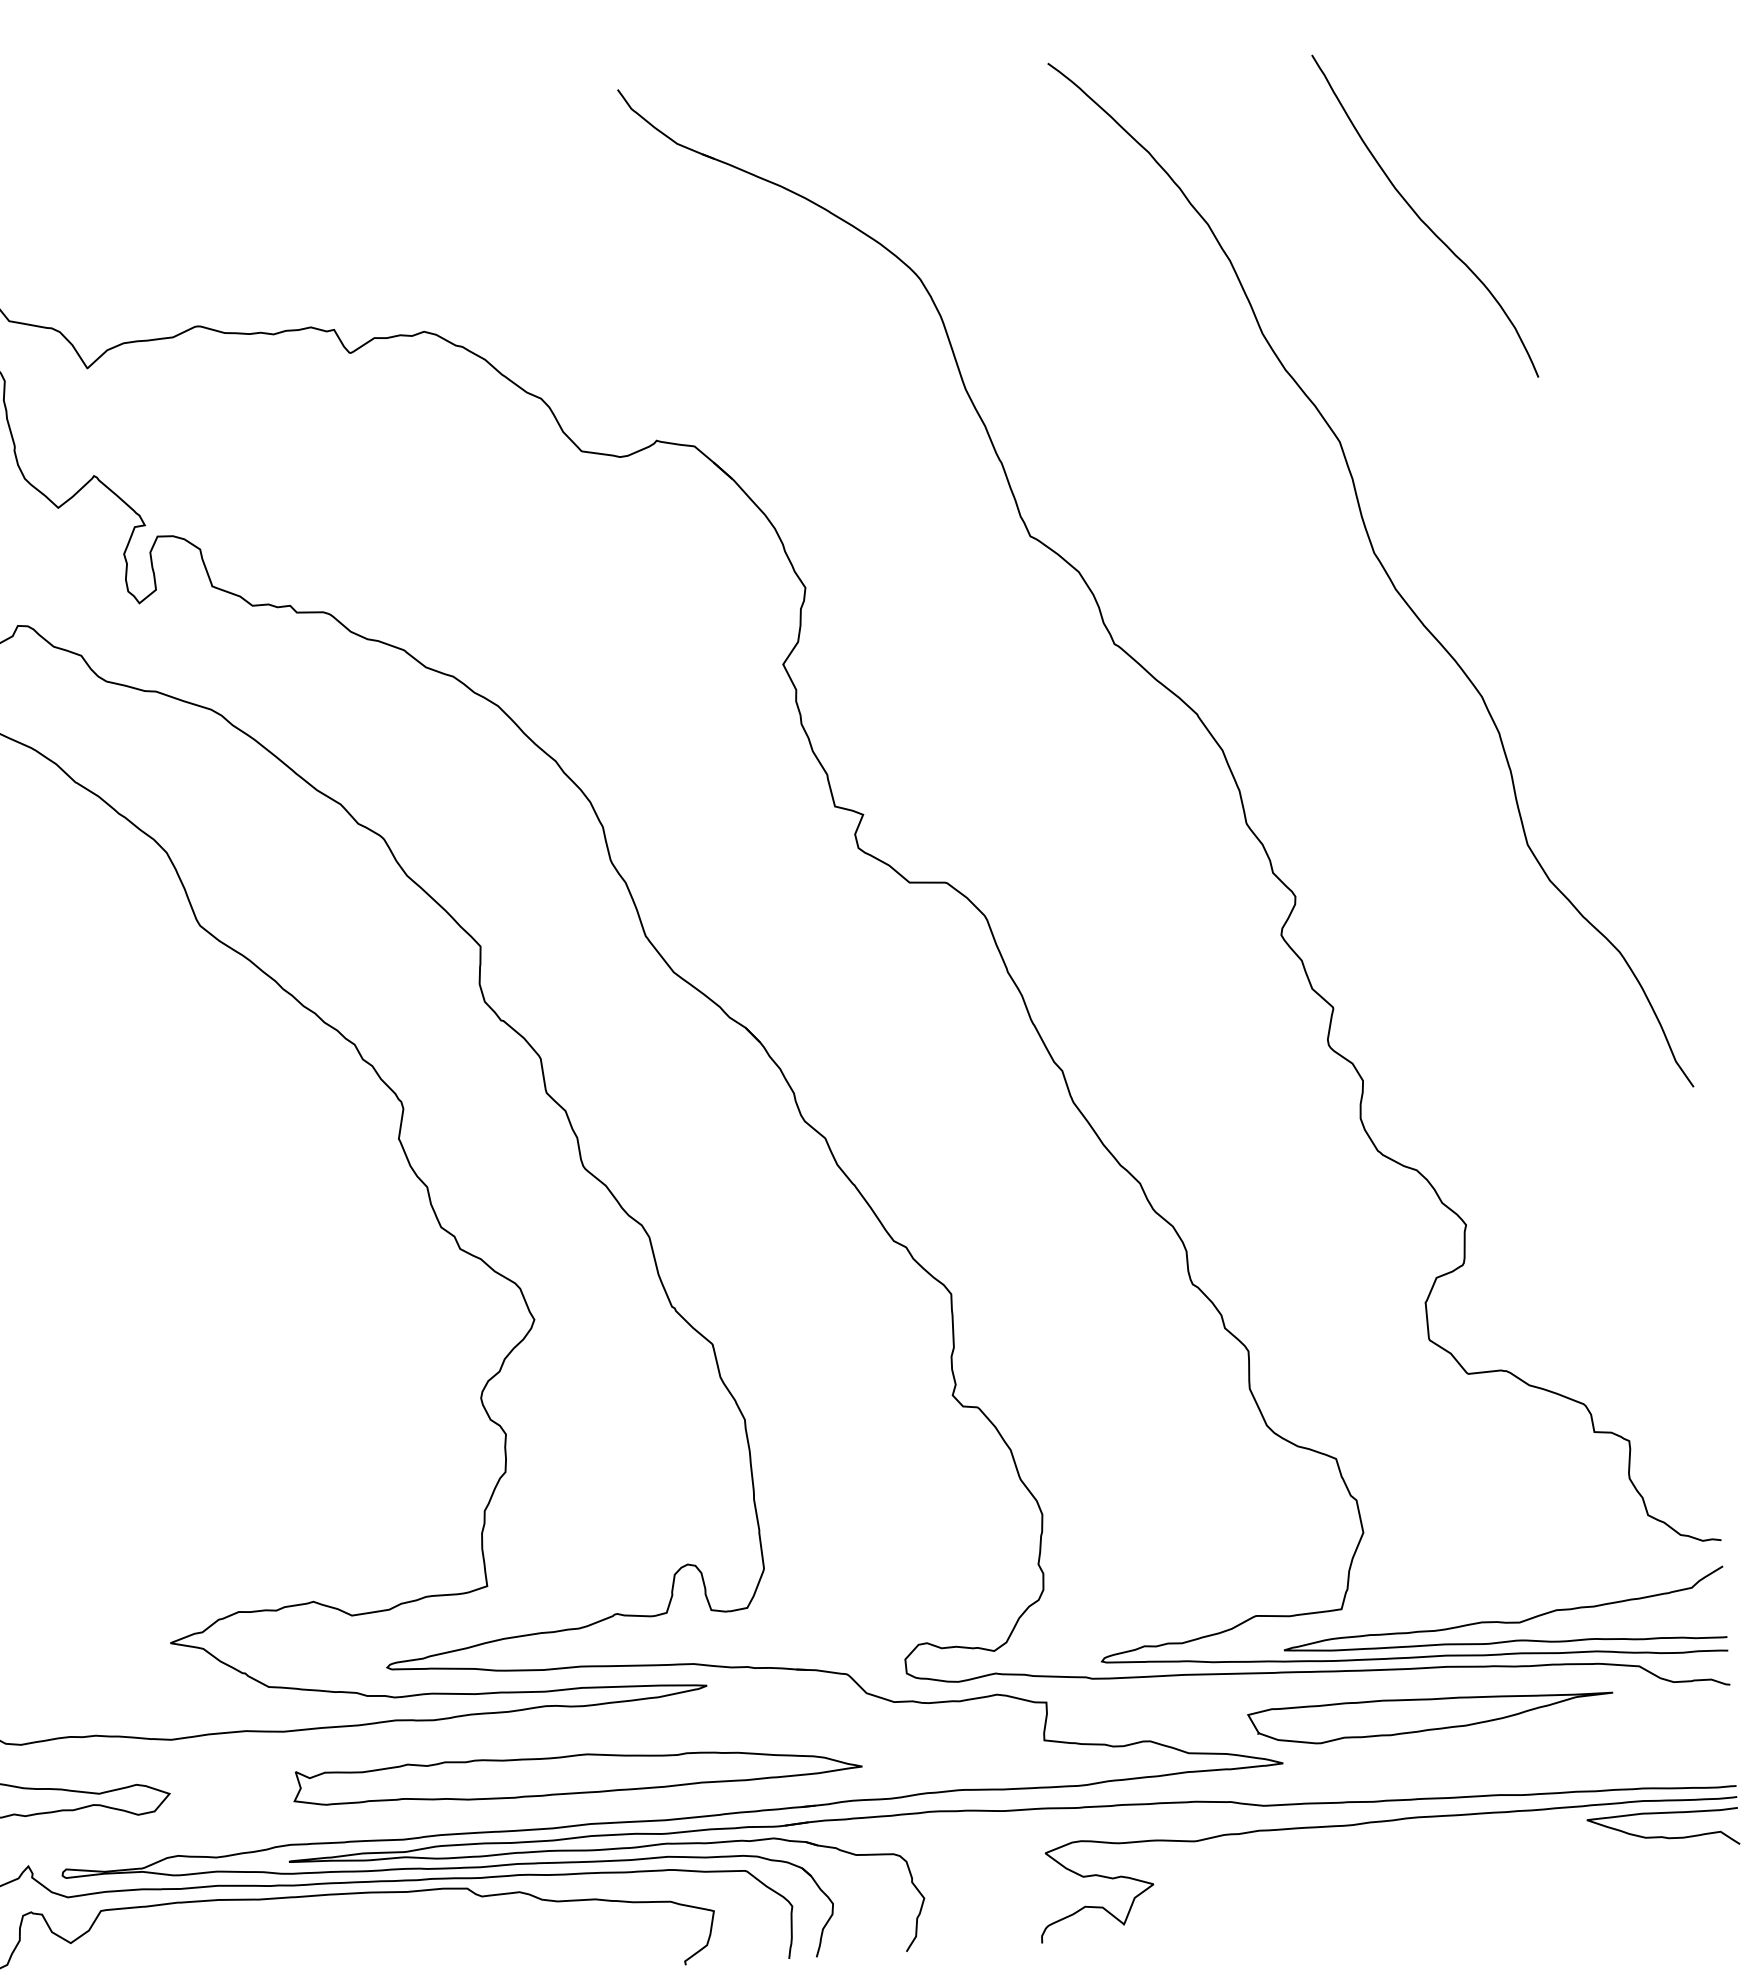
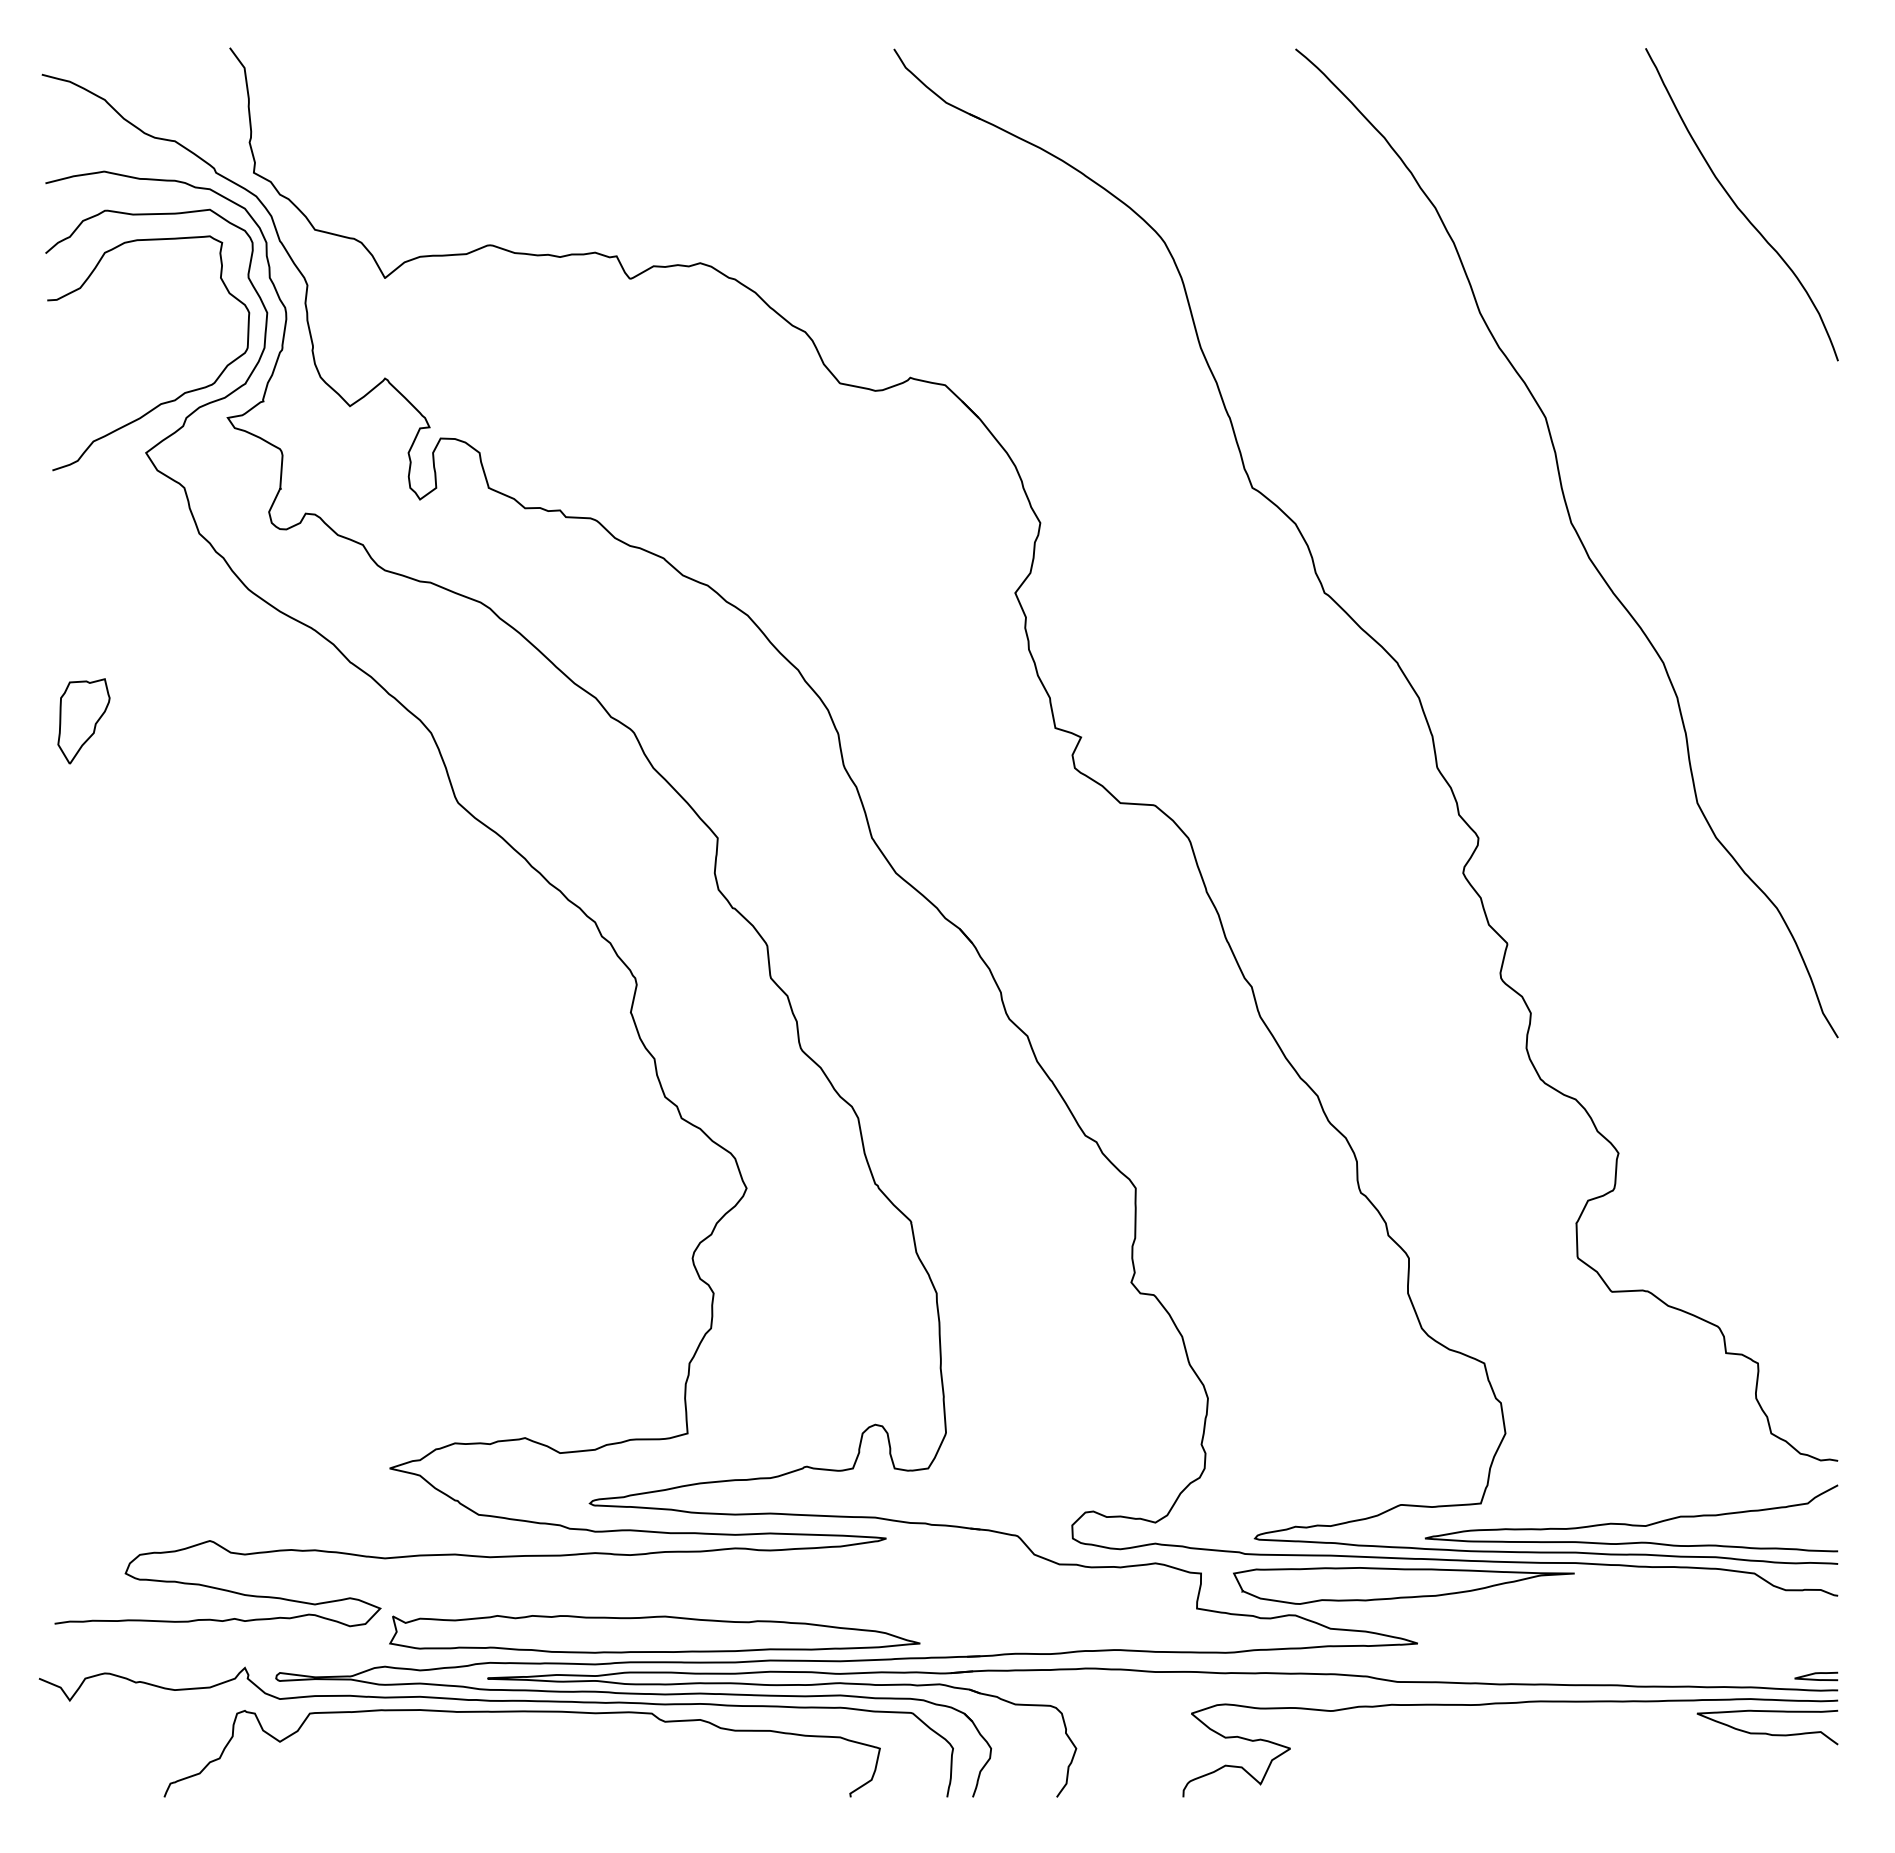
curve: (1420, 217) -> (1737, 205), moved
part: (1430, 1716) -> (1403, 1585), moved
curve: (1712, 1770) -> (1816, 1674), added
part: (577, 1774) -> (654, 1634), moved

